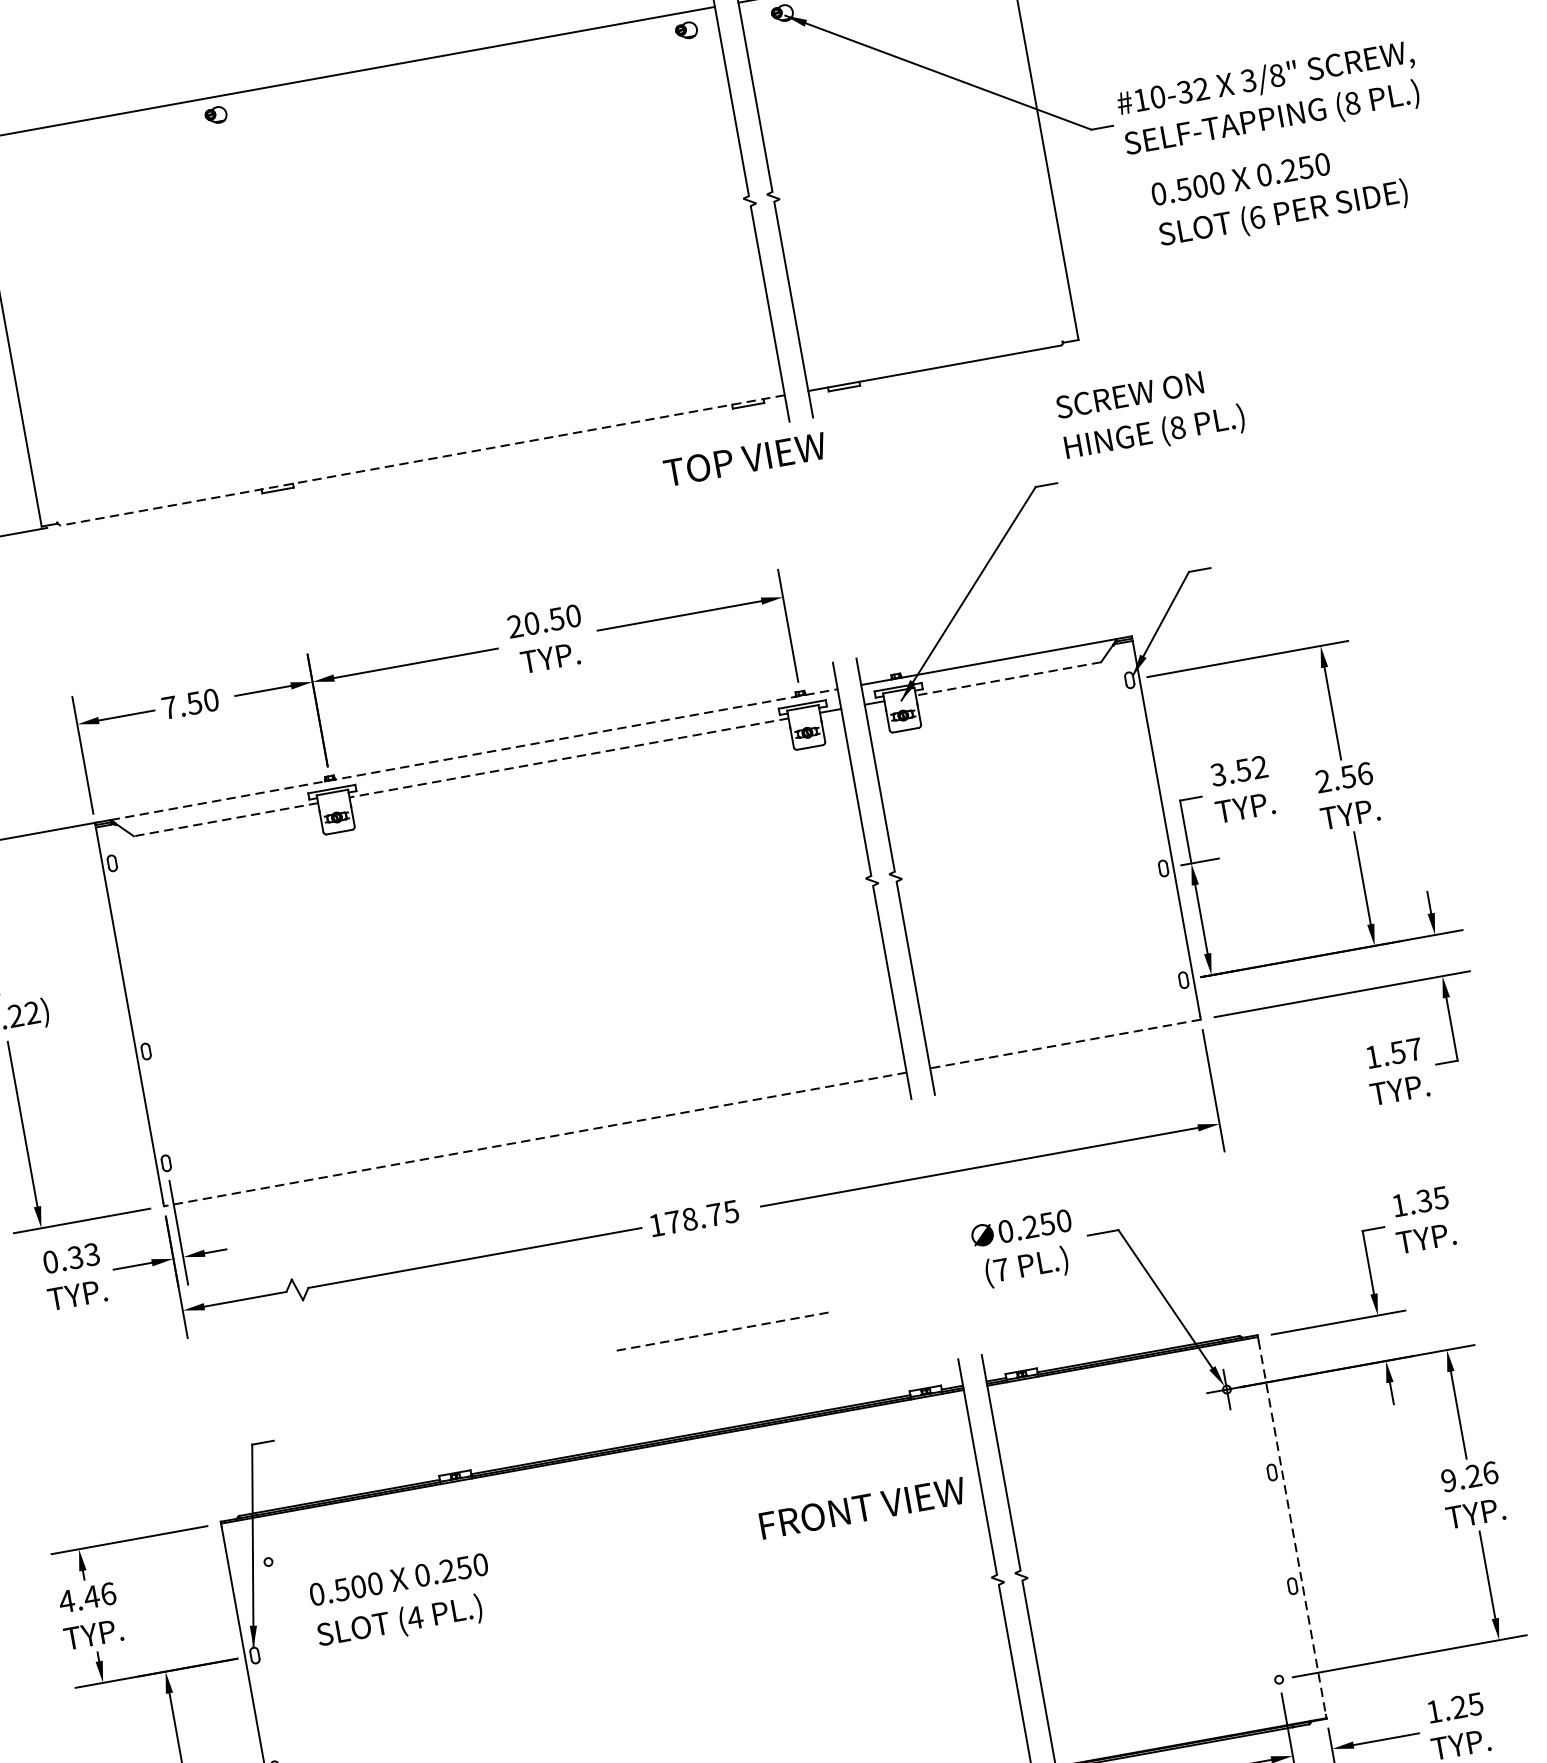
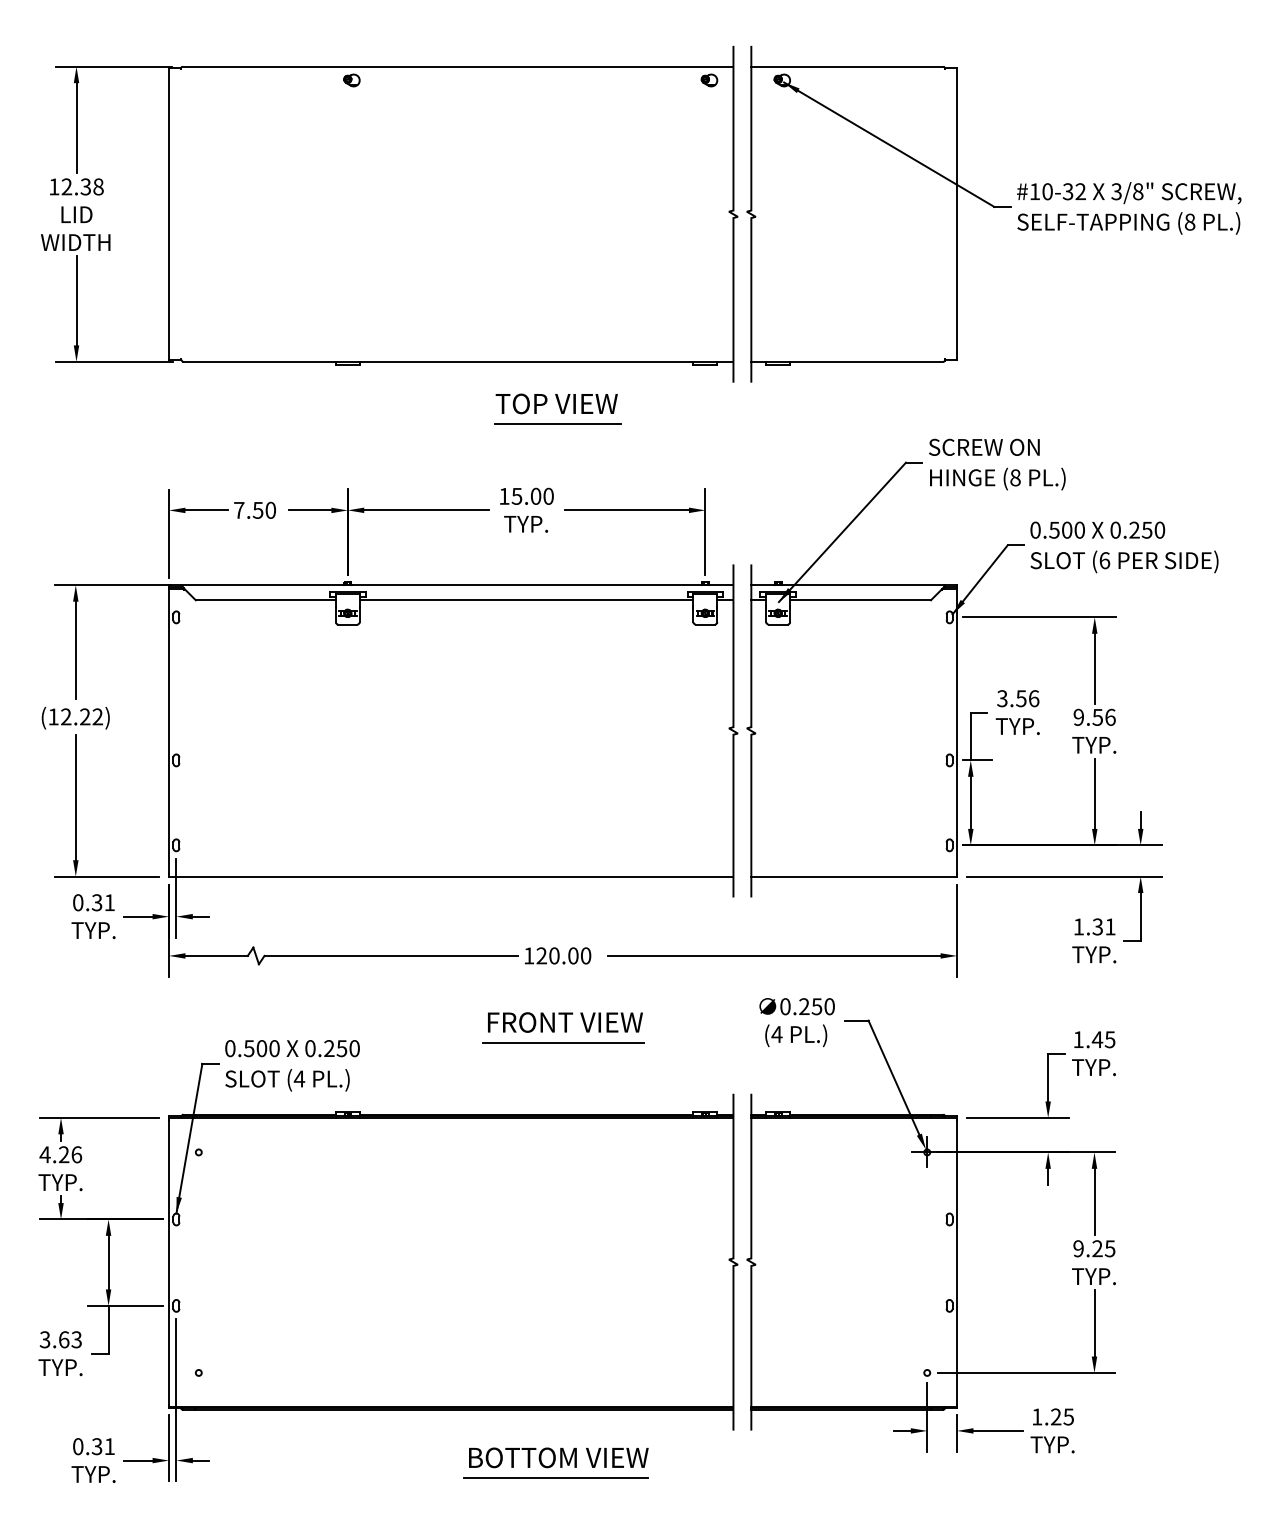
text: (1280, 195) -> (1124, 547), moved
text: (1151, 414) -> (997, 464), moved
text: (744, 459) -> (556, 403), moved
line: (421, 460) -> (457, 361), dashed -> solid
line: (568, 519) -> (557, 424), added
text: (536, 621) -> (520, 495), 20.50 -> 15.00
line: (1008, 679) -> (860, 600), dashed -> solid
line: (474, 754) -> (457, 585), dashed -> solid
line: (568, 758) -> (526, 600), dashed -> solid
text: (1259, 767) -> (1033, 698), 3.52 -> 3.56
text: (1322, 781) -> (1078, 717), 2.56 -> 9.56
line: (225, 820) -> (265, 600), dashed -> solid
line: (1065, 1043) -> (854, 876), dashed -> solid
text: (1406, 1050) -> (1104, 926), 1.57 -> 1.31
line: (534, 1139) -> (450, 876), dashed -> solid
text: (1424, 1200) -> (1097, 1039), 1.35 -> 1.45
text: (701, 1216) -> (563, 955), 178.75 -> 120.00
text: (91, 1254) -> (109, 902), 0.33 -> 0.31
text: (1000, 1270) -> (776, 1034), (7 -> (4
line: (723, 1330) -> (564, 1042), dashed -> solid
text: (1489, 1472) -> (1109, 1248), 9.26 -> 9.25
text: (862, 1508) -> (565, 1022), moved
line: (1293, 1528) -> (957, 1263), dashed -> solid
text: (90, 1596) -> (63, 1154), 4.46 -> 4.26
text: (402, 1601) -> (292, 1065), moved

